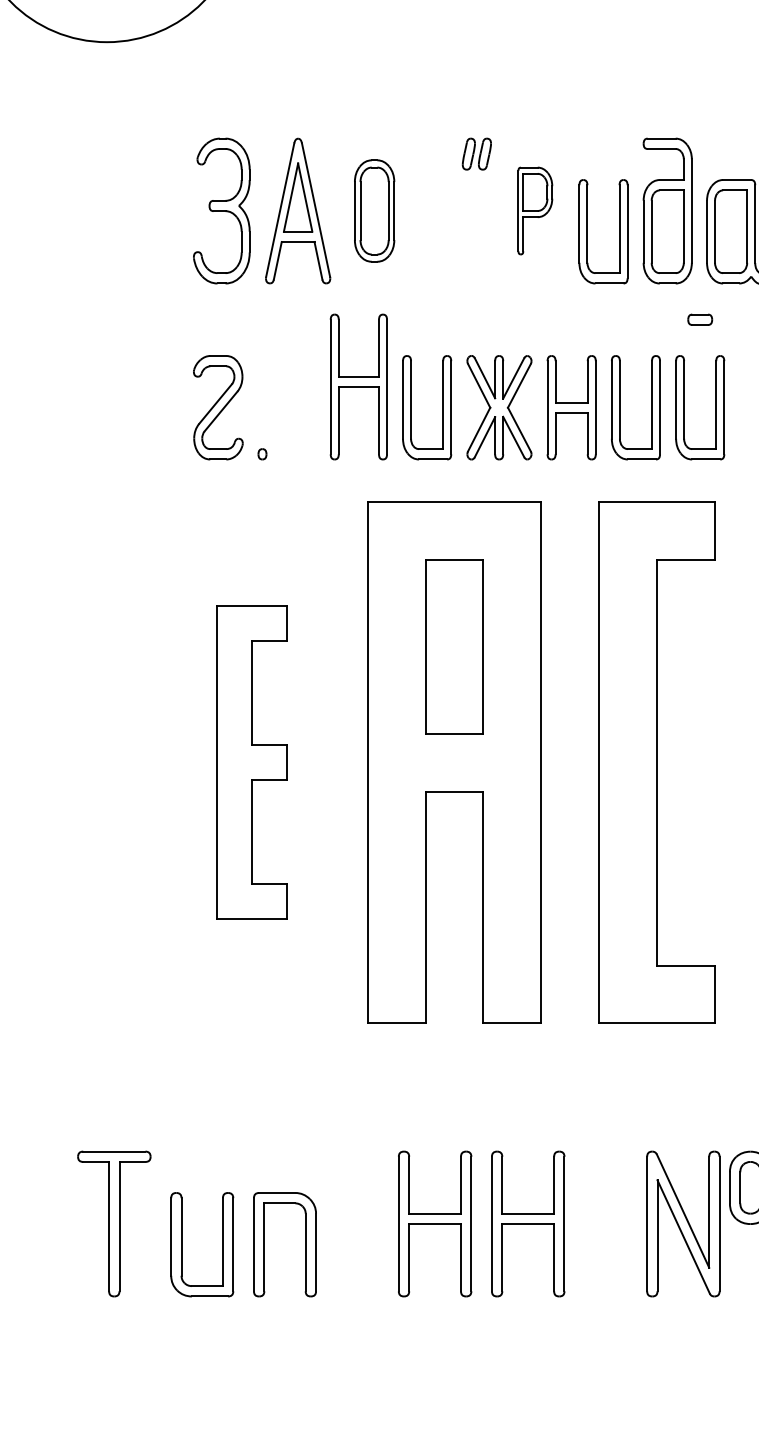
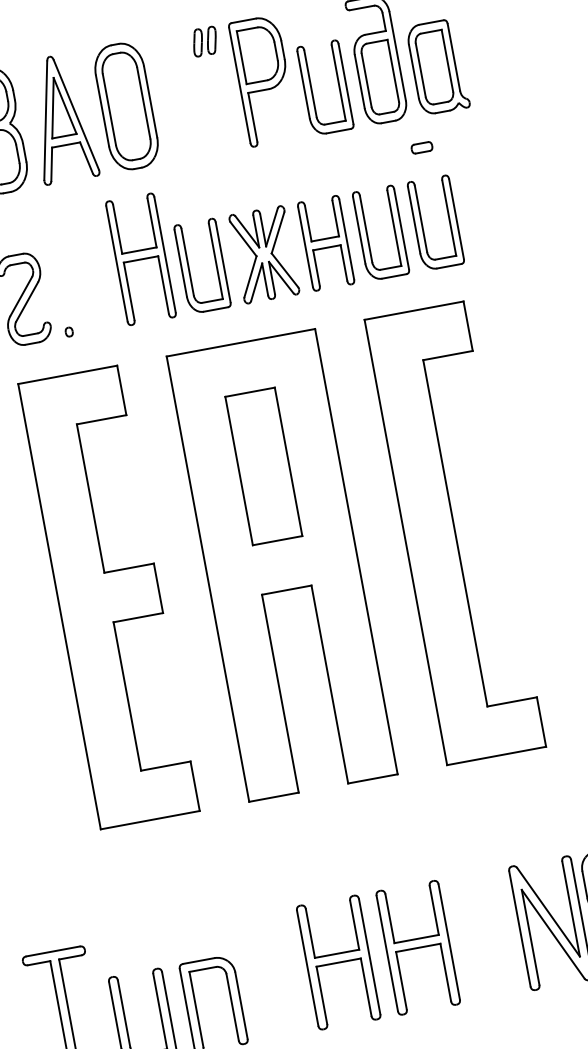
part: (374, 210) -> (126, 106), size x1.43
part: (535, 210) -> (263, 80), size x1.67
part: (251, 762) -> (108, 597), size x1.67

